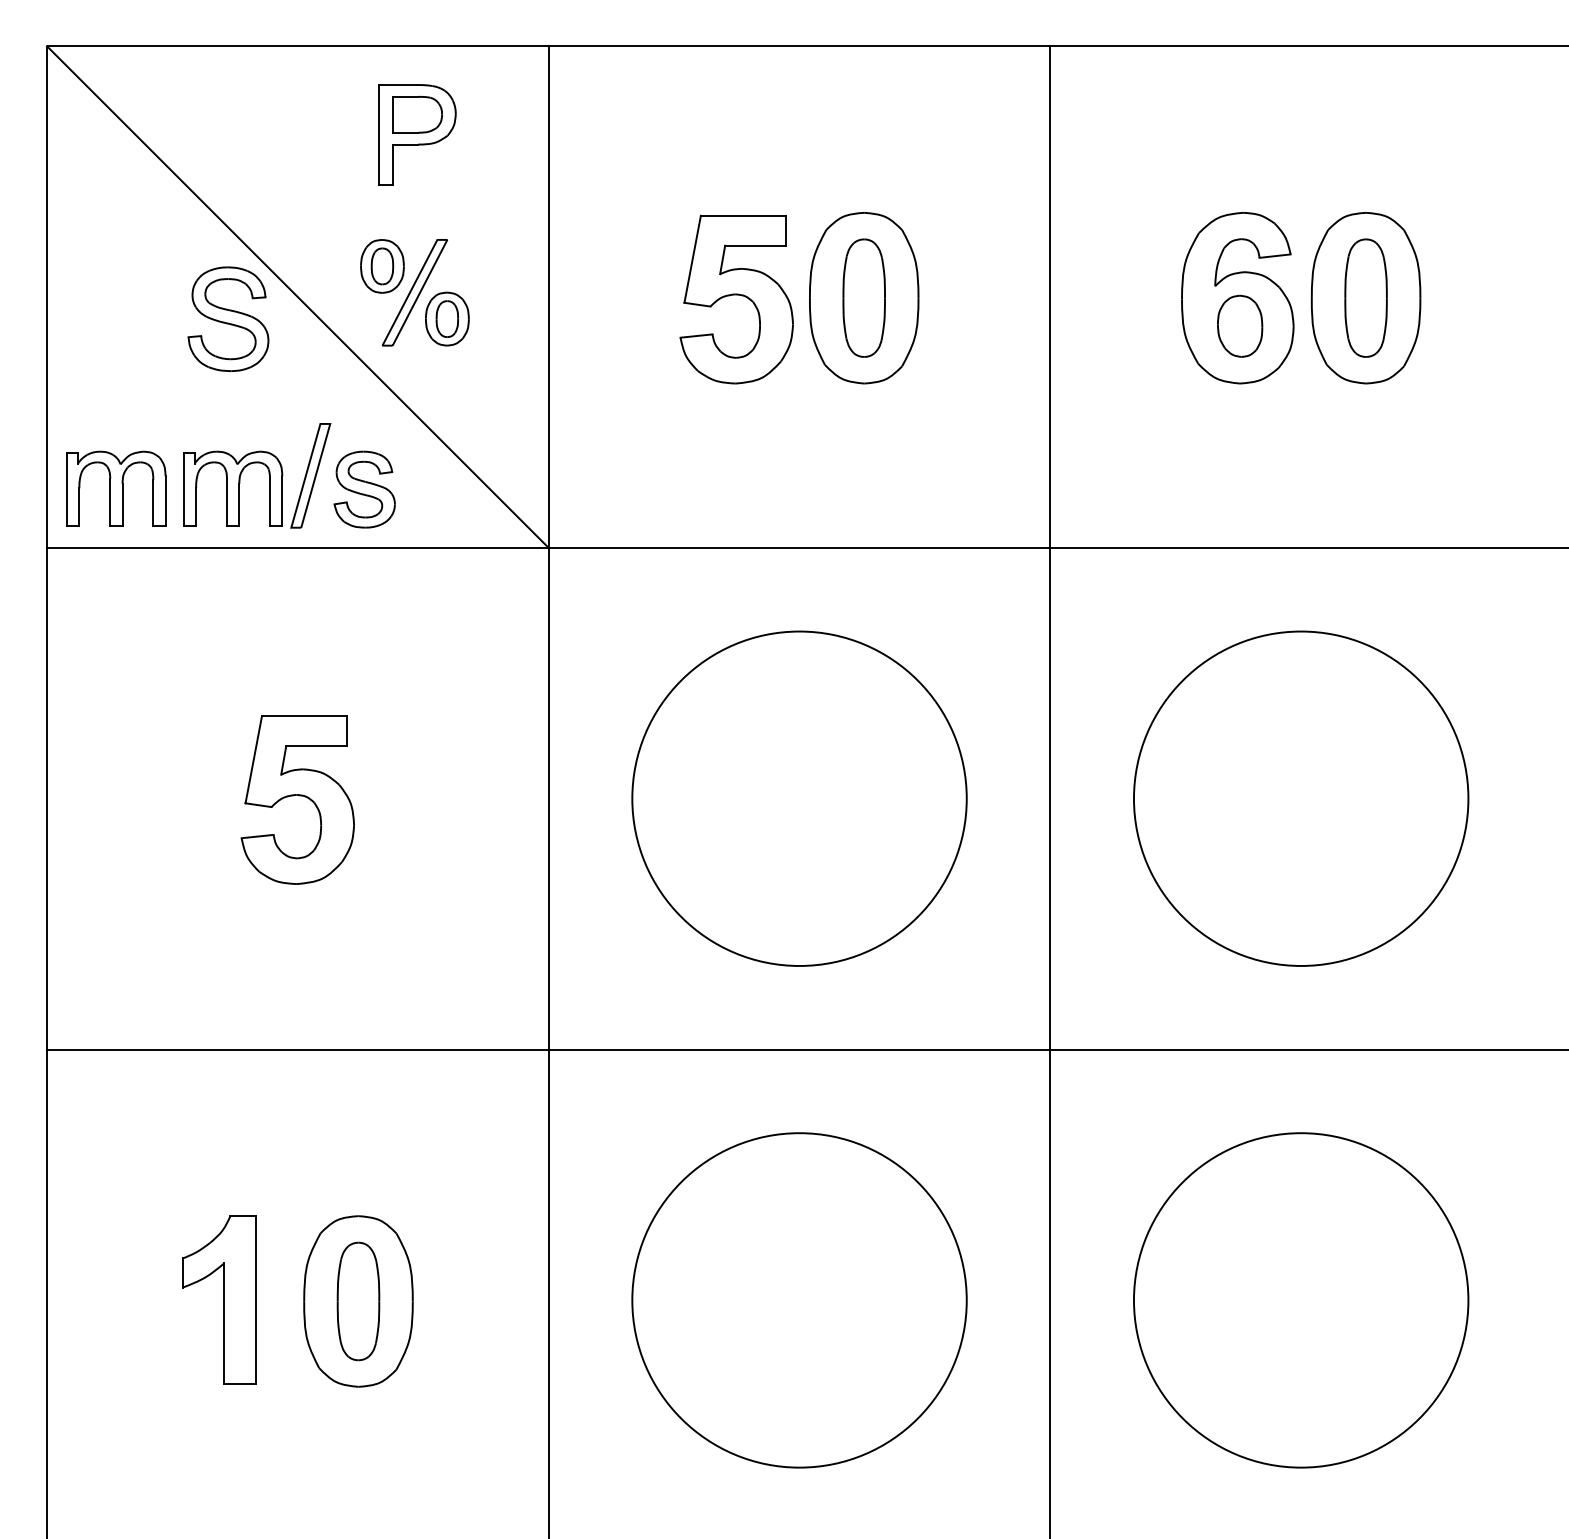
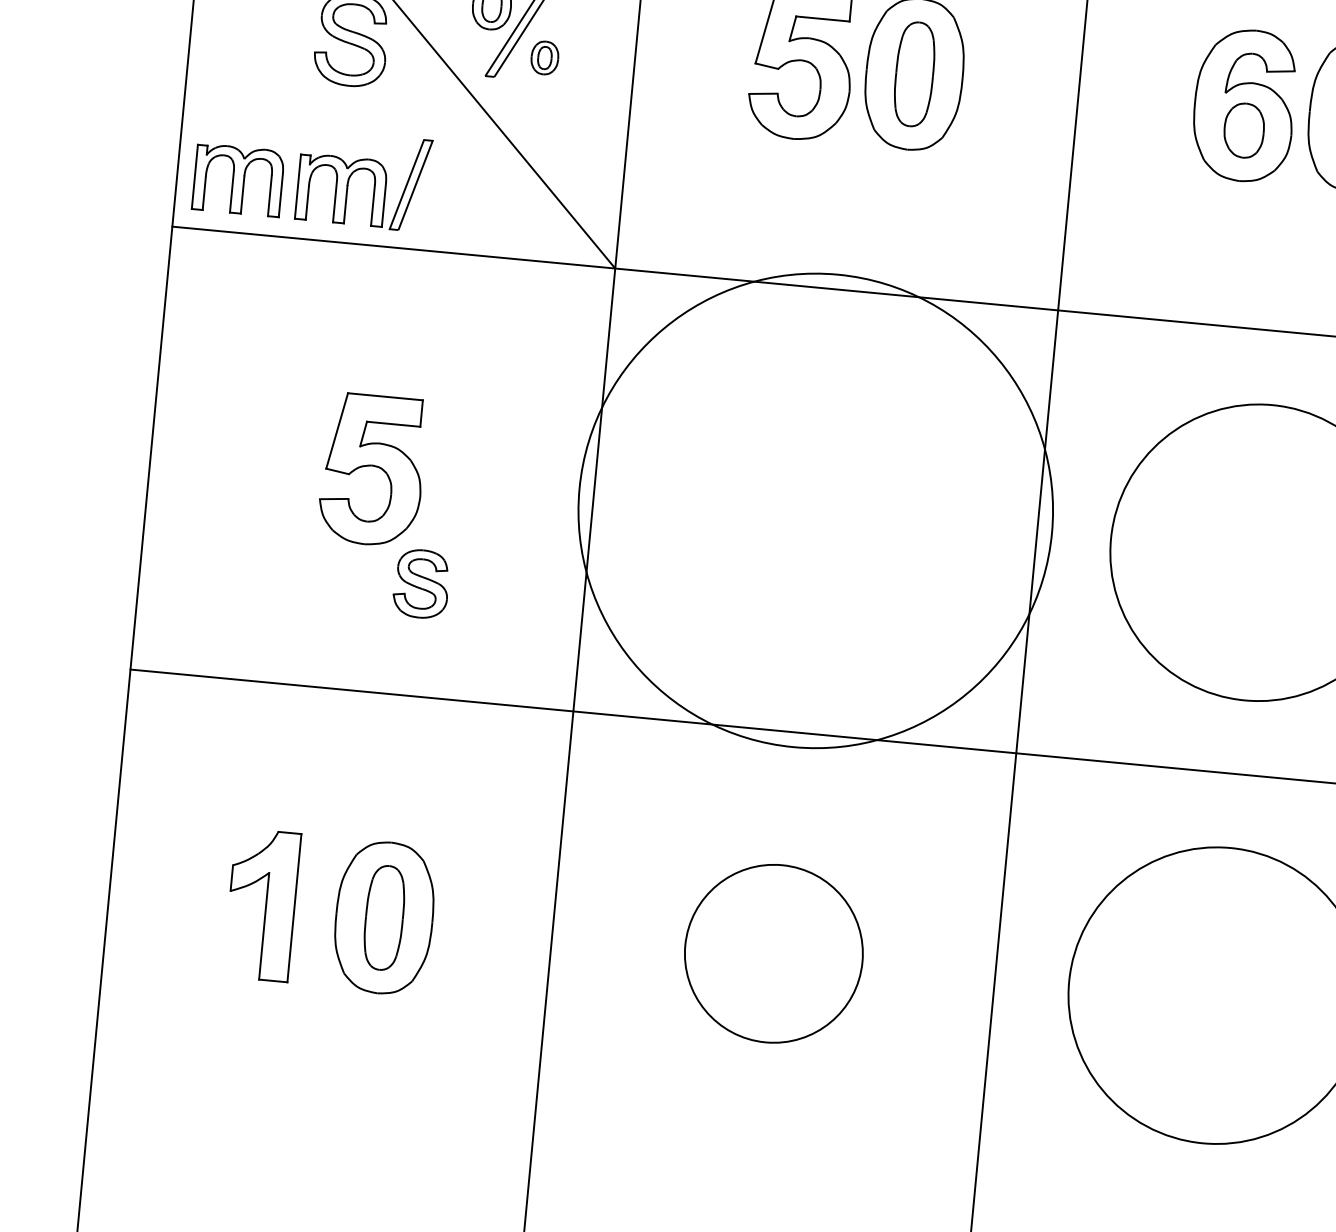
part: (447, 318) -> (545, 57), size x0.7
part: (364, 489) -> (421, 583), moved
circle: (799, 798) -> (815, 510), size x1.6
circle: (799, 1300) -> (773, 953), size x0.6

